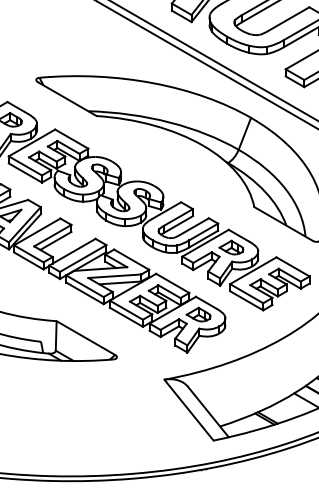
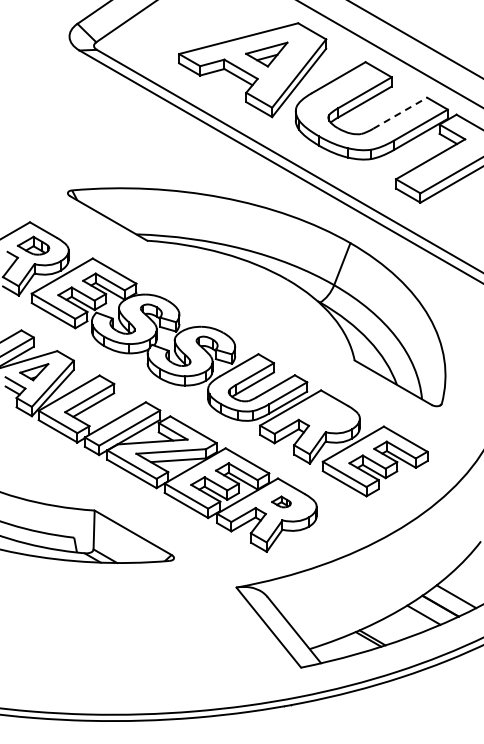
line: (289, 19) -> (400, 113), solid -> dashed
part: (231, 247) -> (324, 413), removed
part: (198, 314) -> (281, 501), size x0.6

